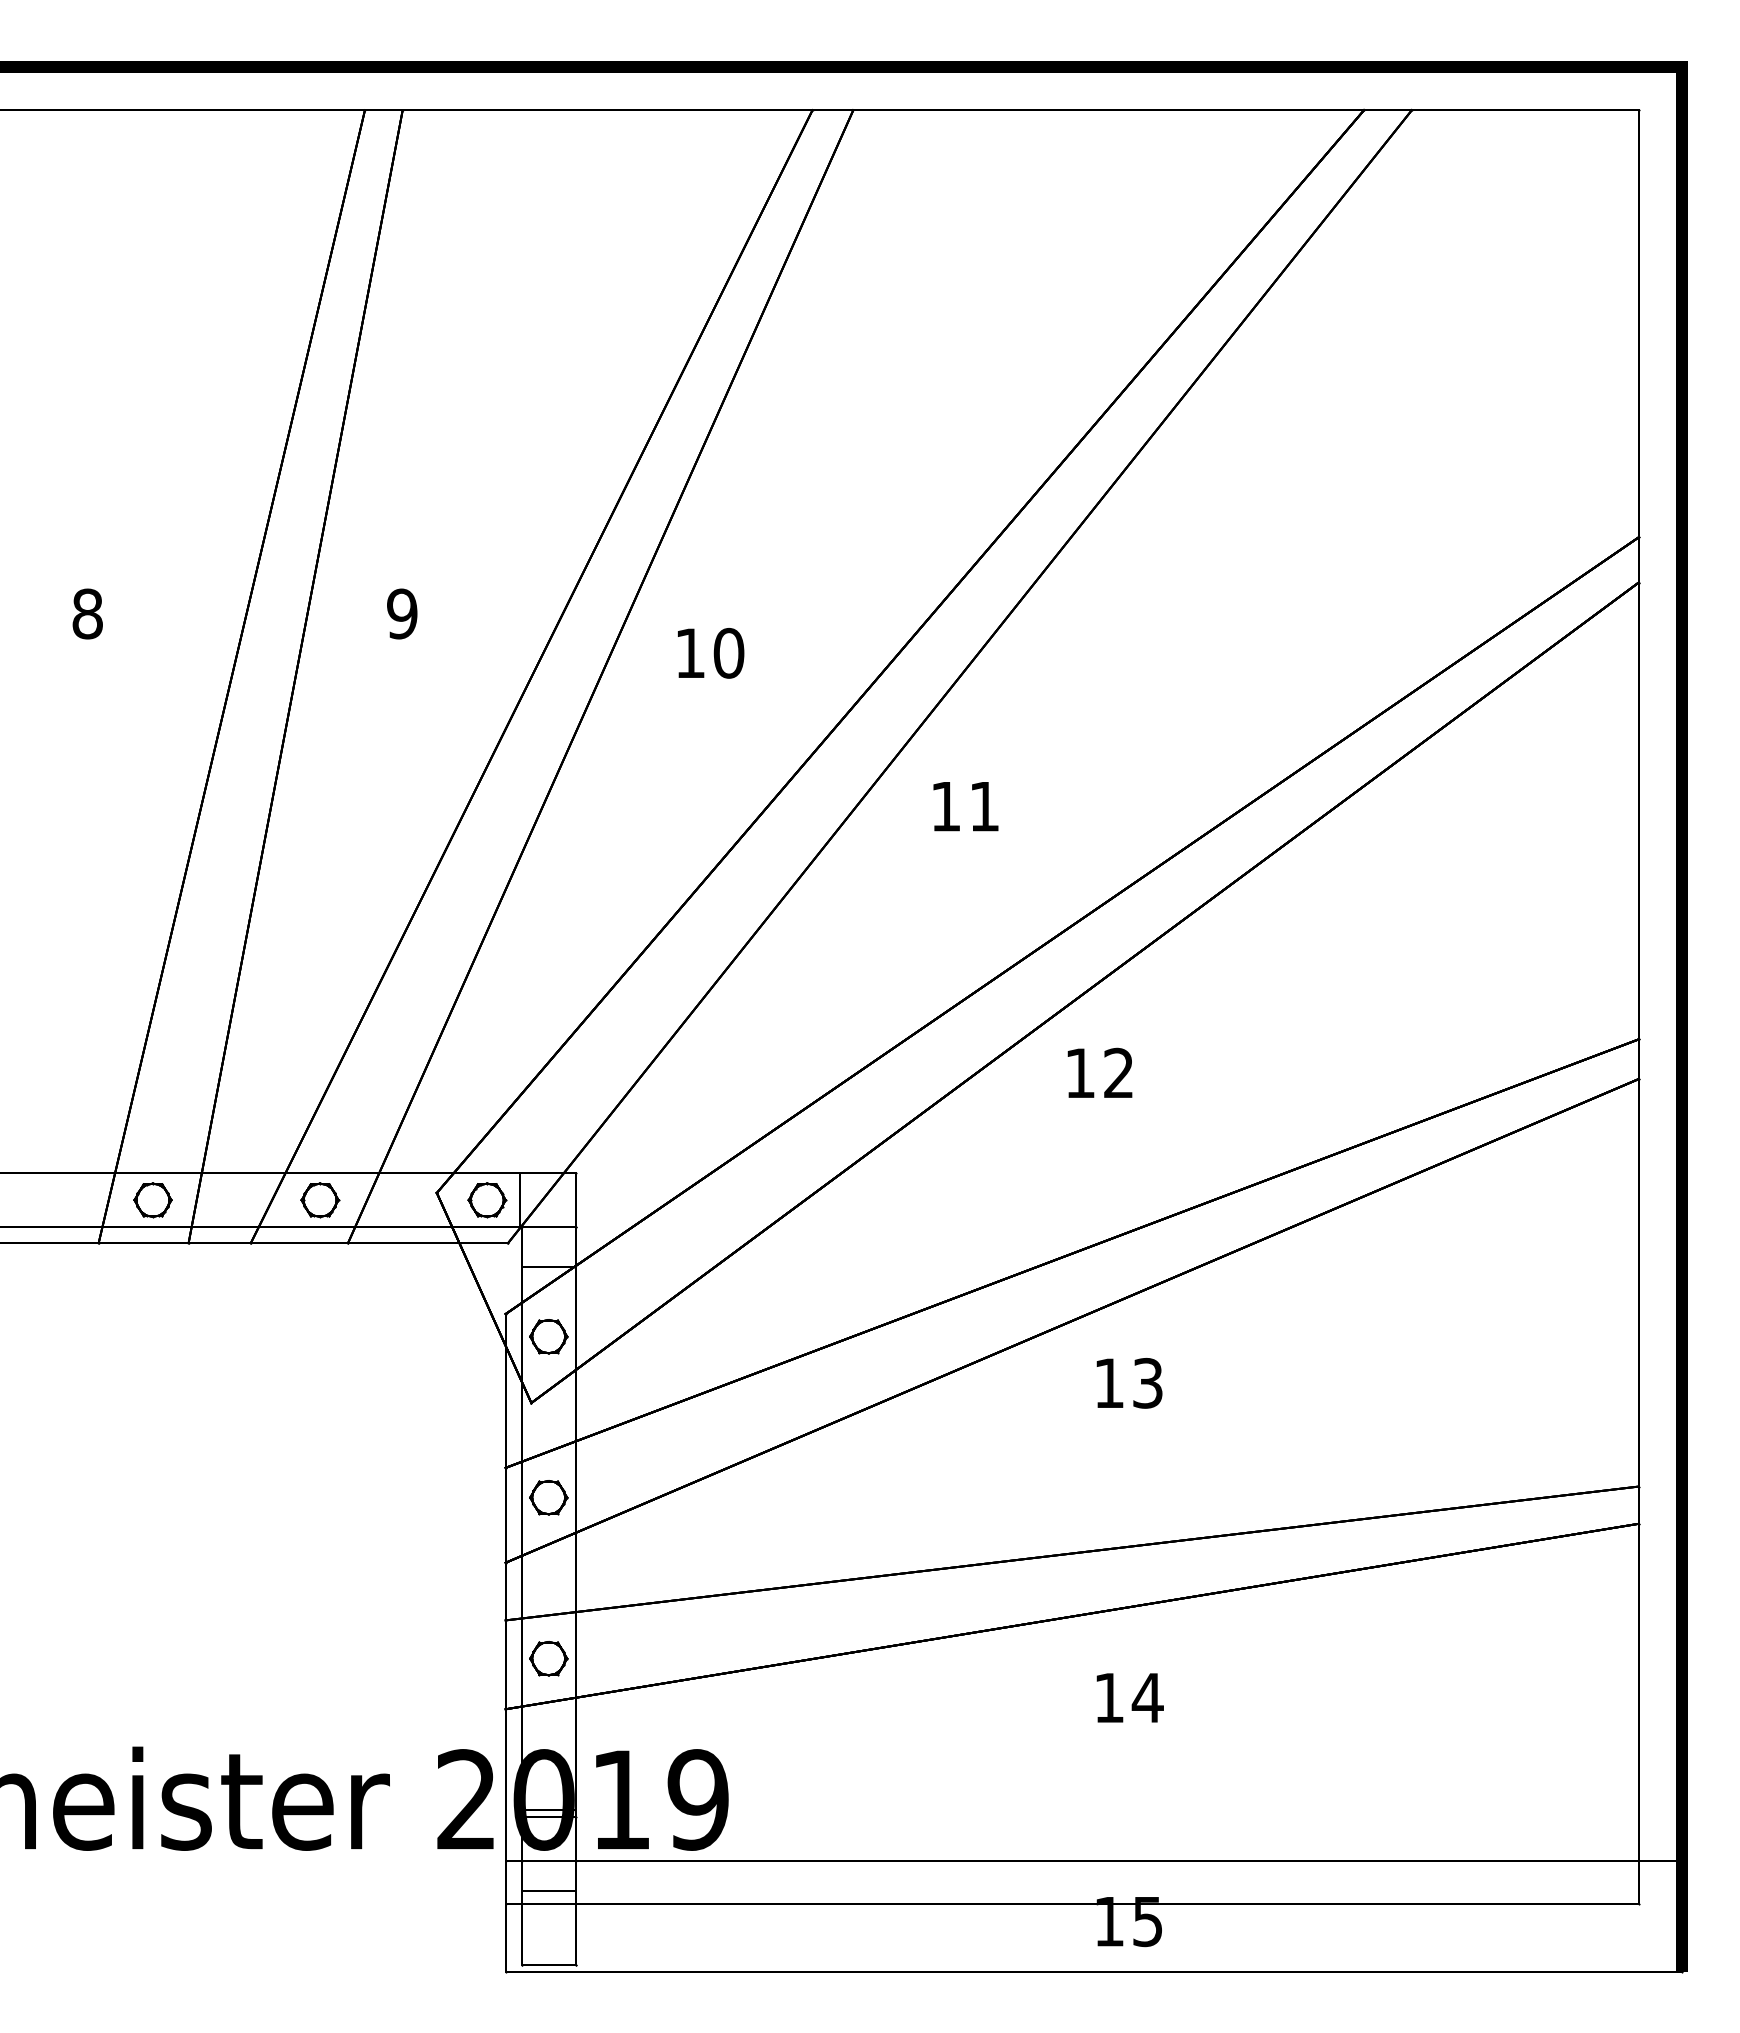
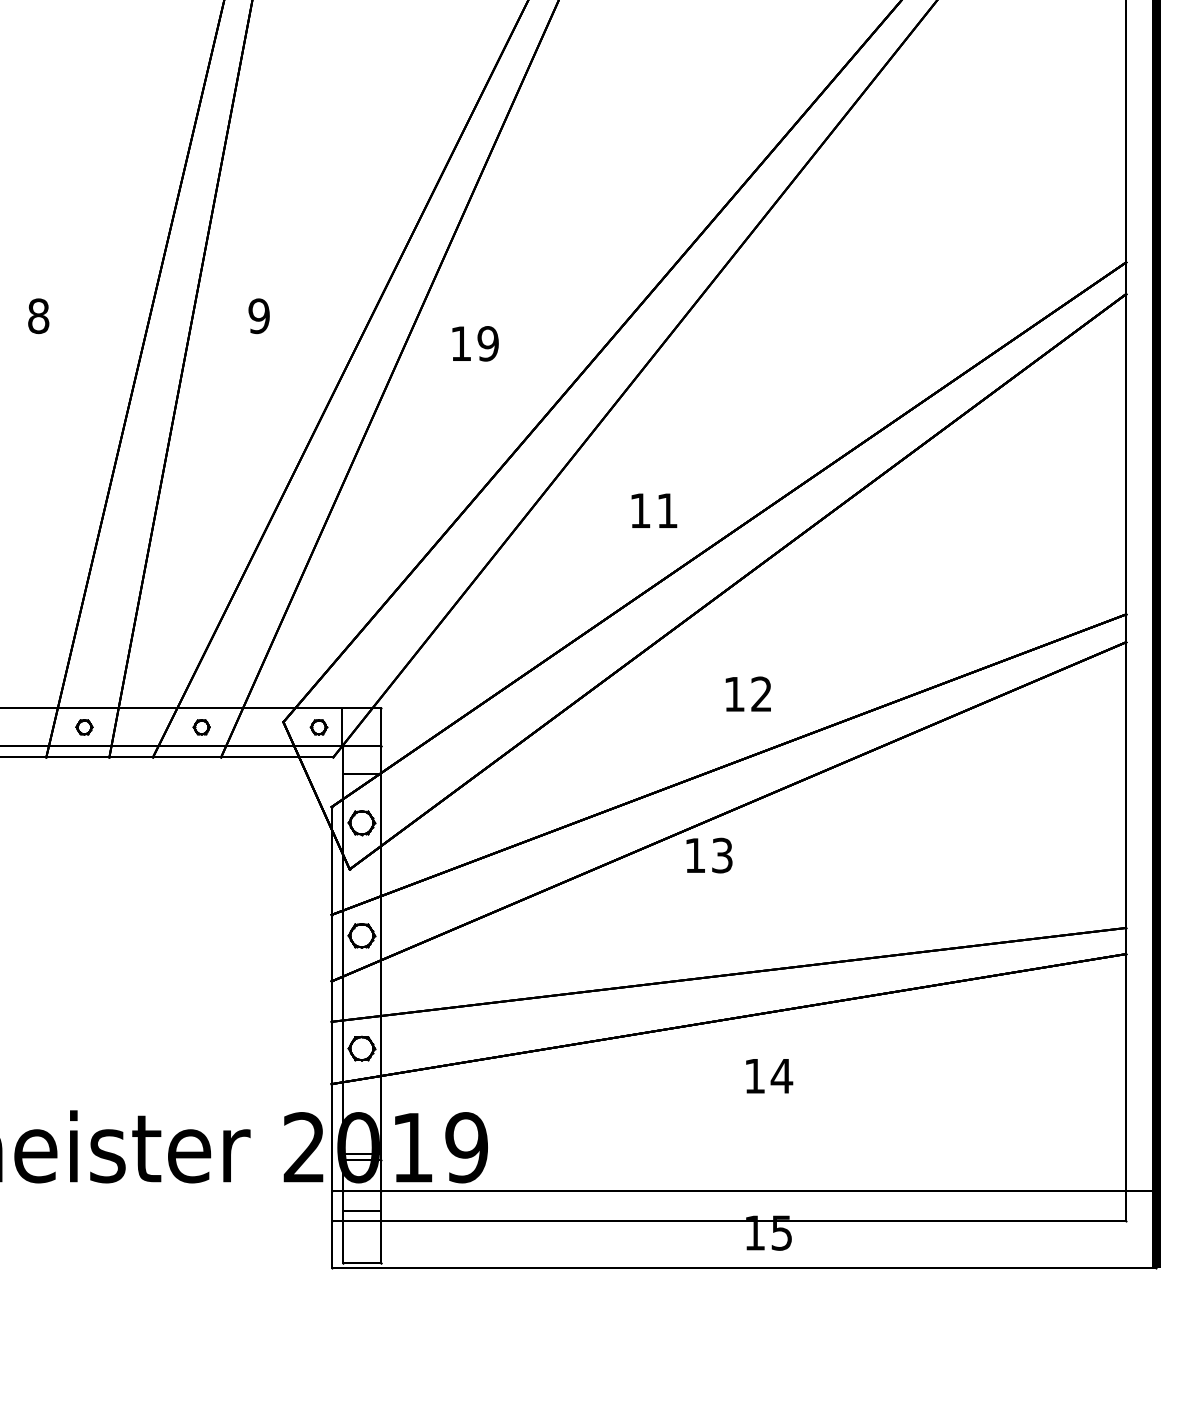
text: (728, 653) -> (487, 343), 10 -> 19
text: (965, 806) -> (654, 510), moved
text: (1099, 1072) -> (748, 693), moved
part: (152, 1200) -> (84, 727), size x0.6
part: (320, 1200) -> (201, 727), size x0.6
part: (487, 1200) -> (318, 727), size x0.6
text: (1129, 1383) -> (709, 855), moved

